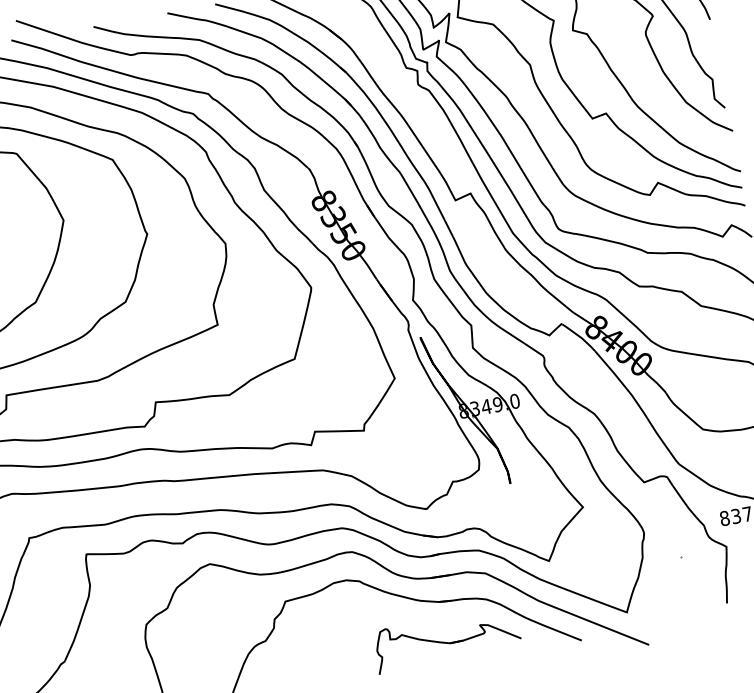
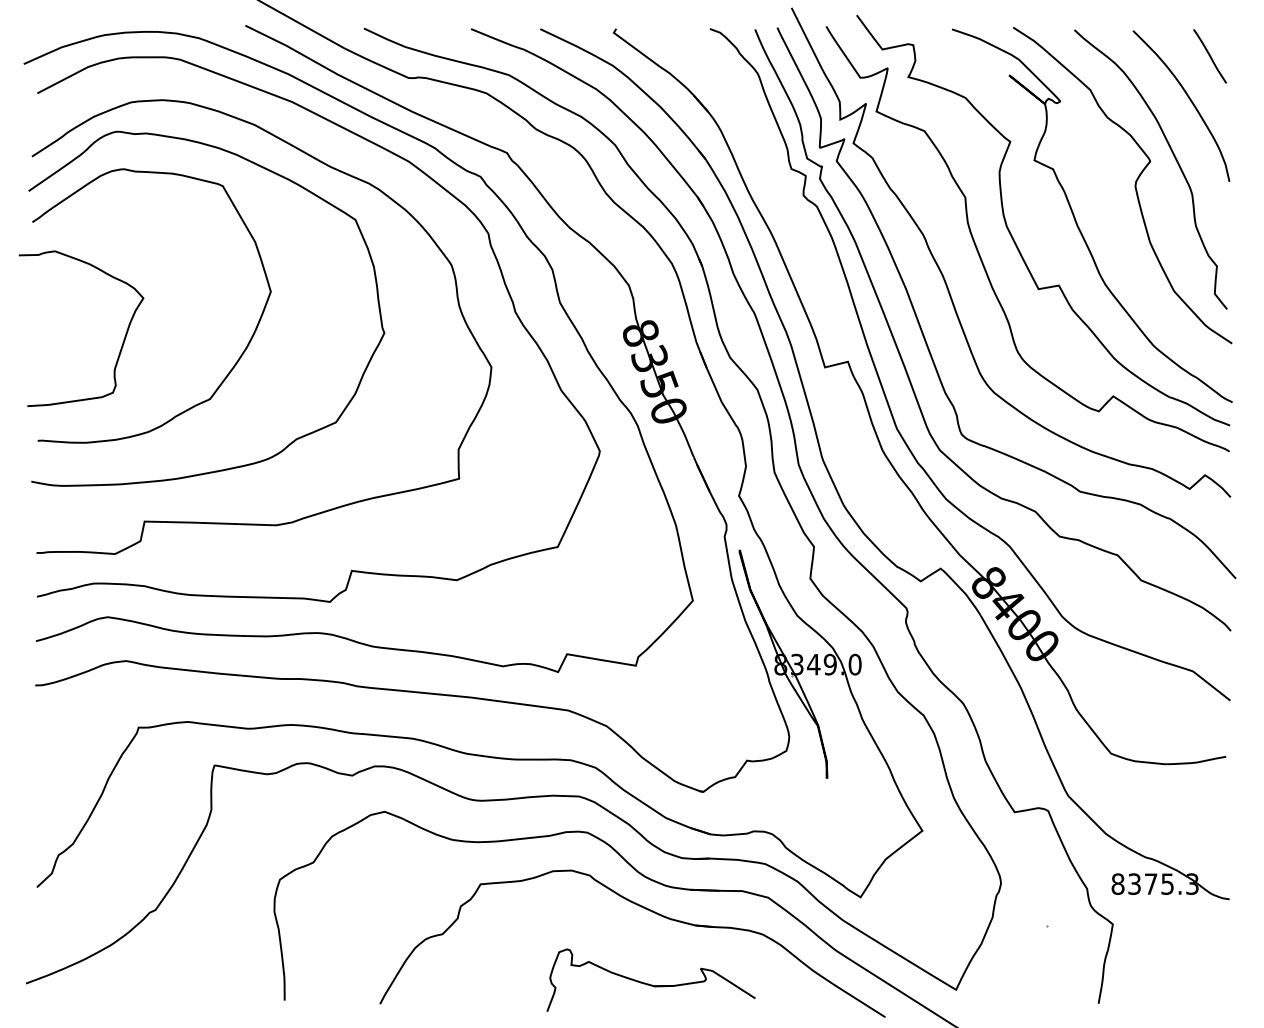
part: (446, 639) -> (650, 979), moved

